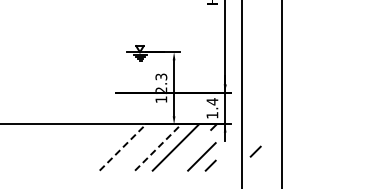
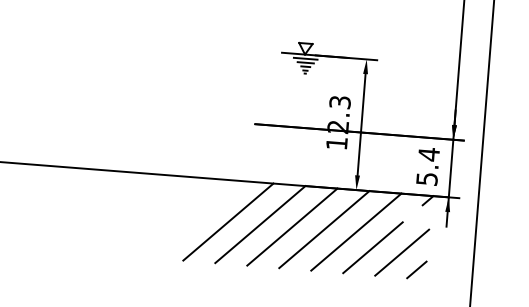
text: (212, 115) -> (427, 179), 1.4 -> 5.4
line: (105, 147) -> (229, 221), added
line: (122, 147) -> (259, 224), dashed -> solid
line: (140, 147) -> (292, 226), added
line: (158, 147) -> (324, 229), dashed -> solid
line: (255, 151) -> (499, 250), removed
line: (185, 155) -> (372, 247), added

